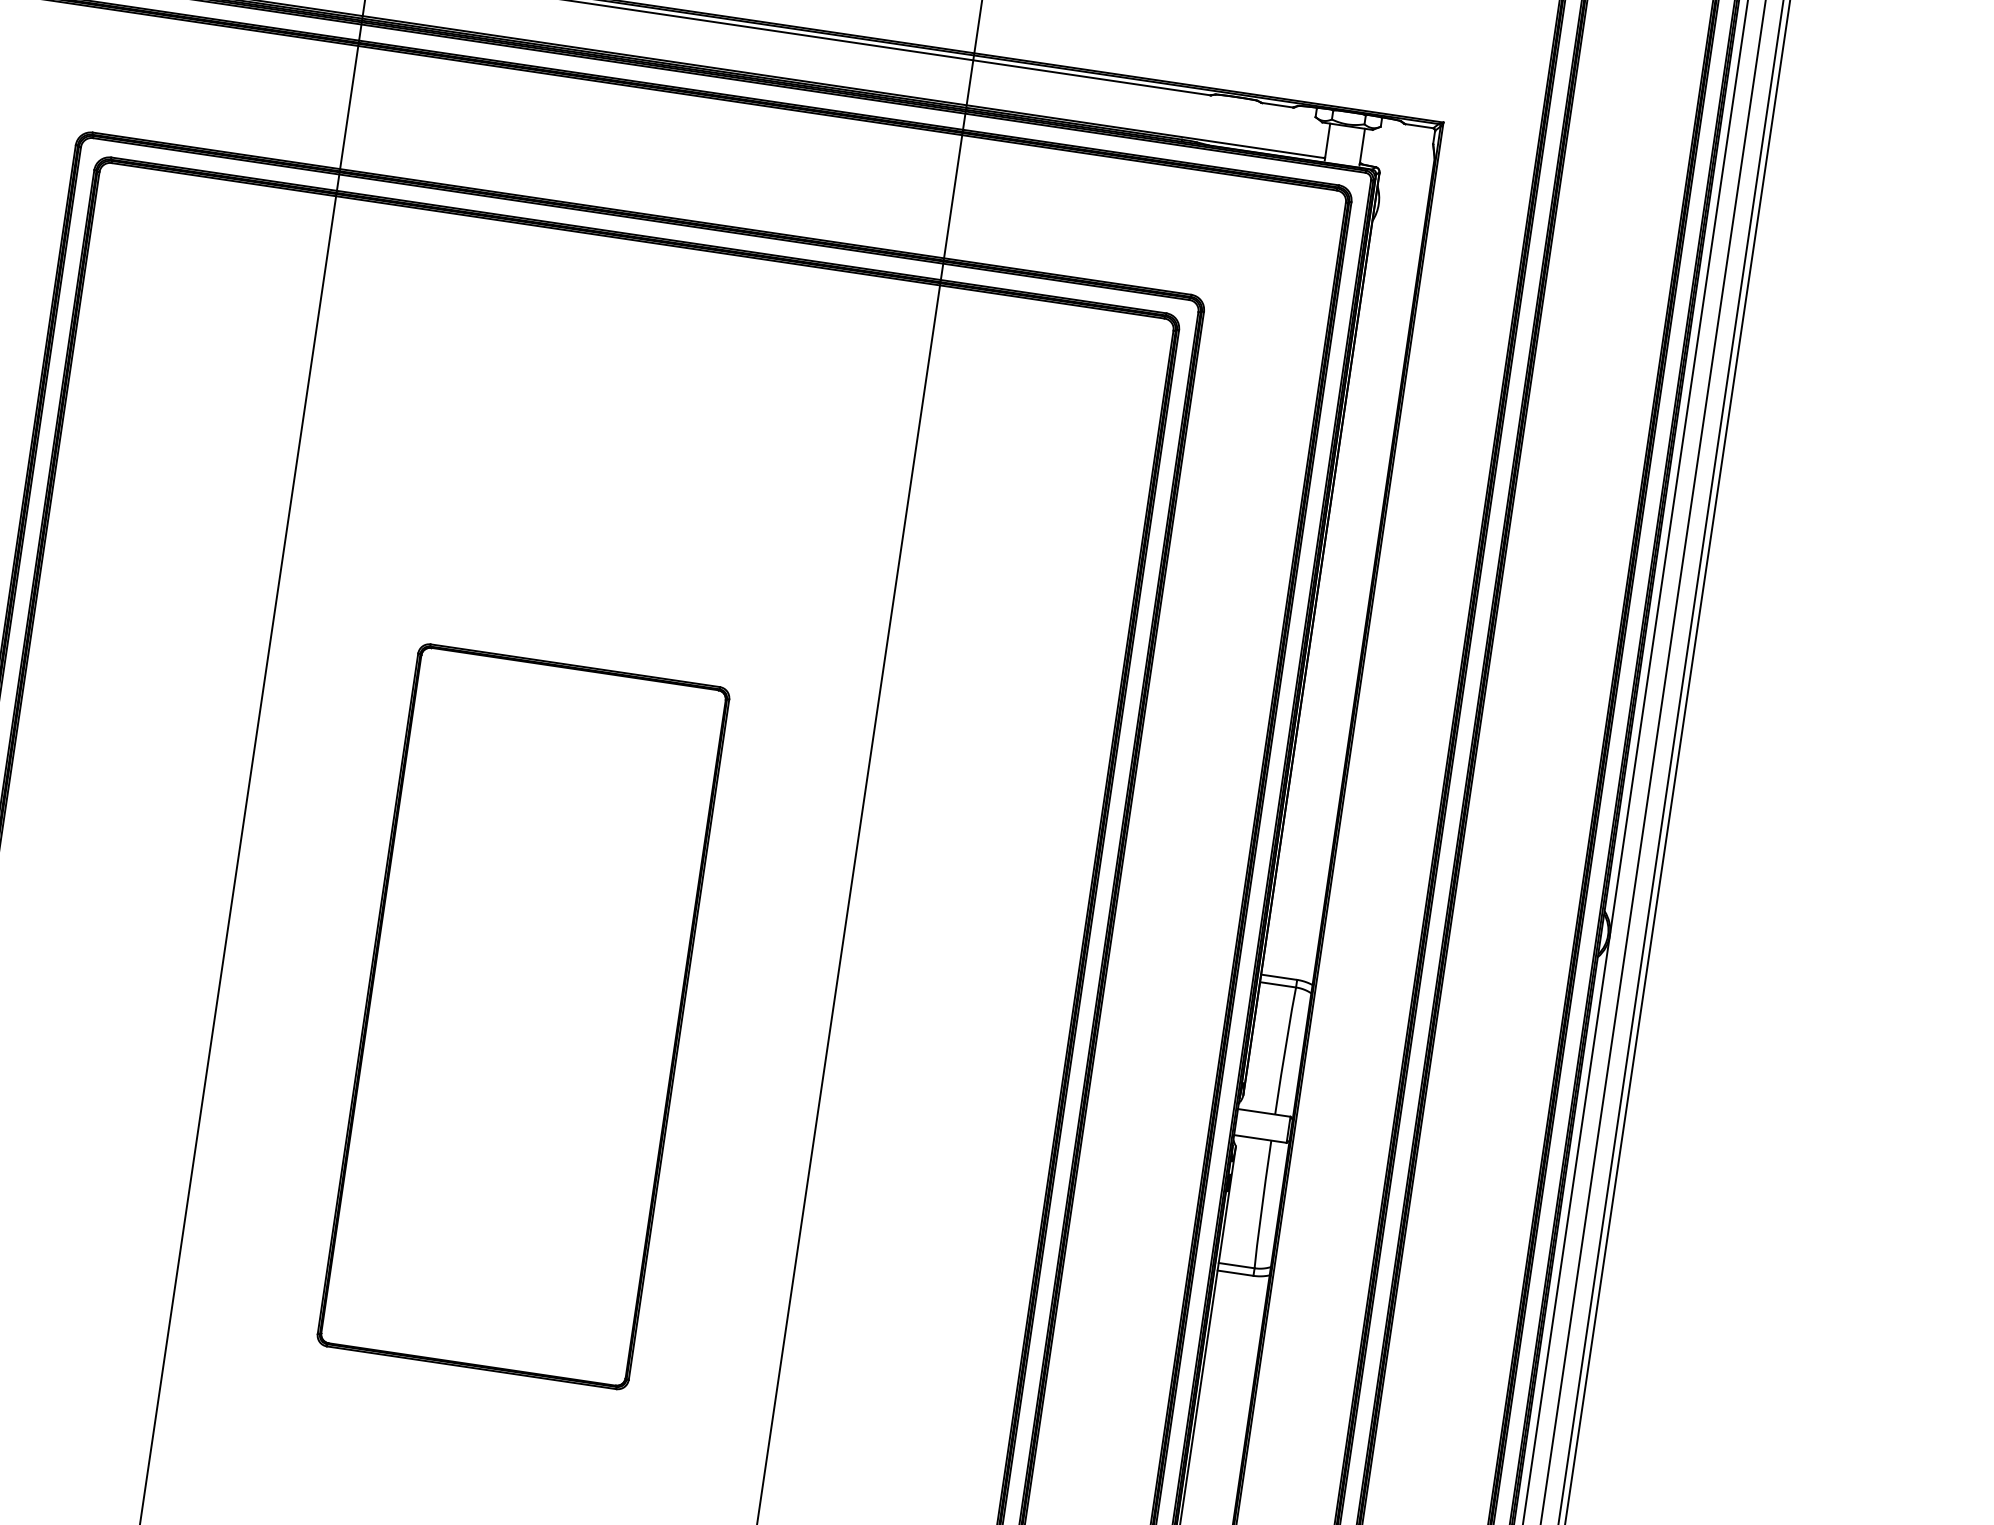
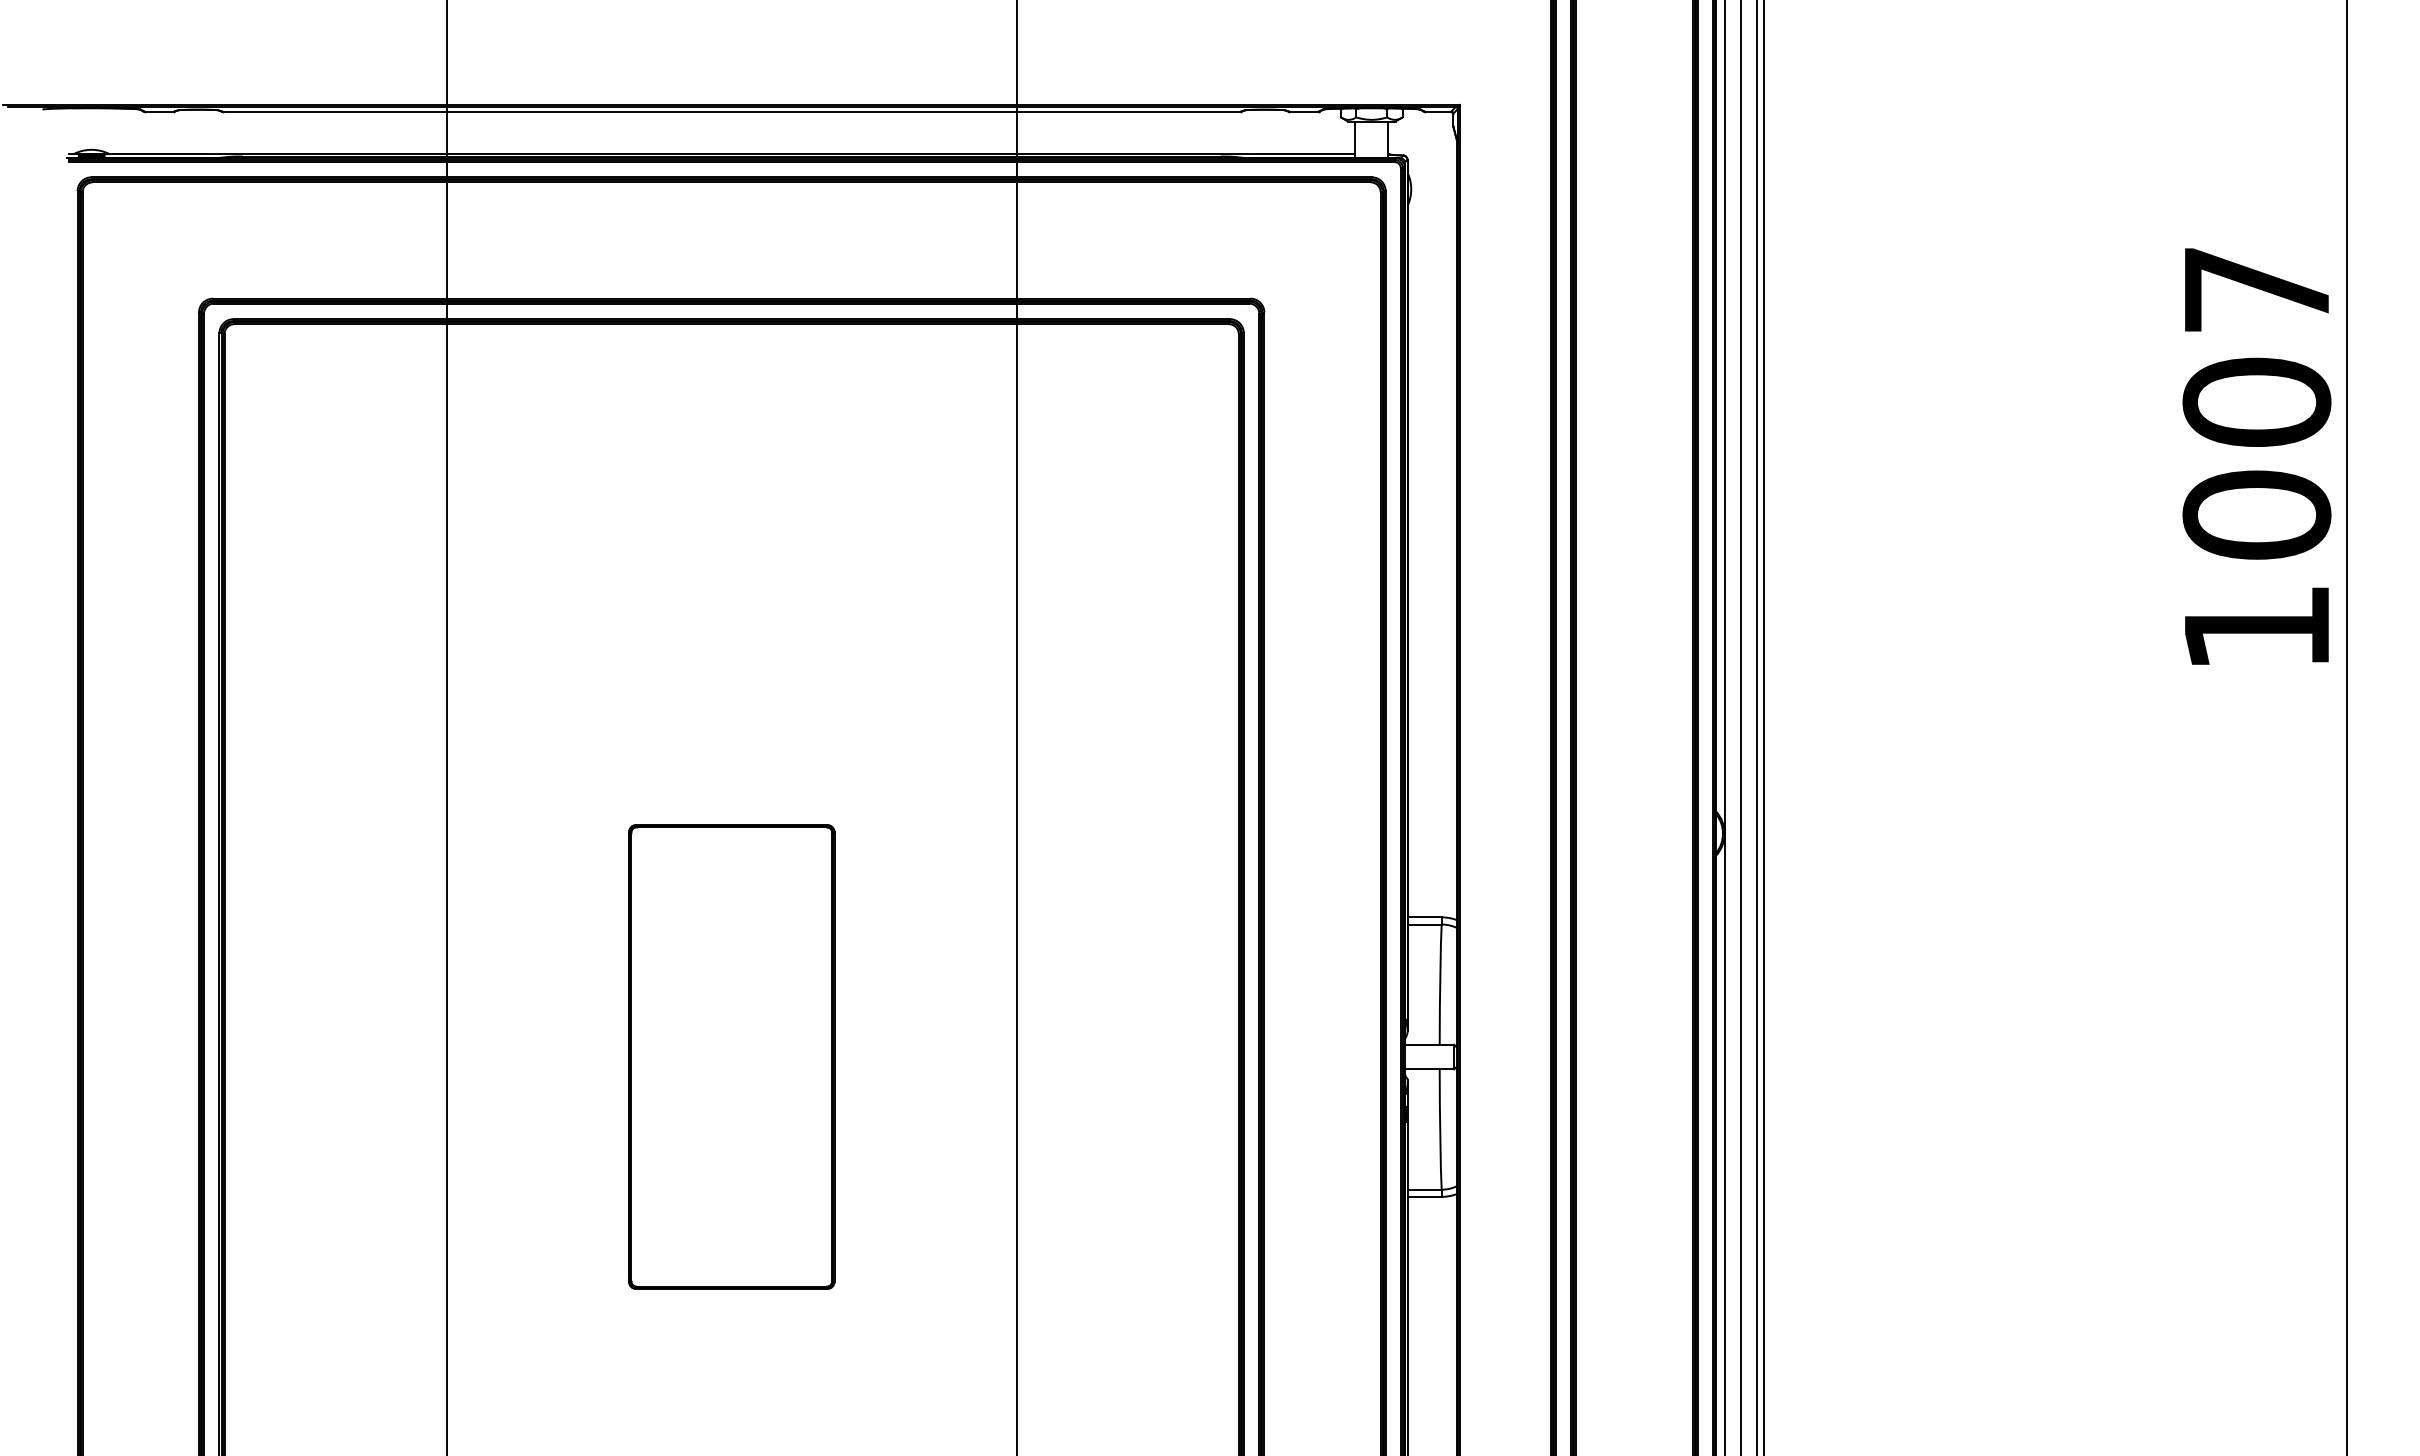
part: (523, 1016) -> (731, 1056), size x0.7

